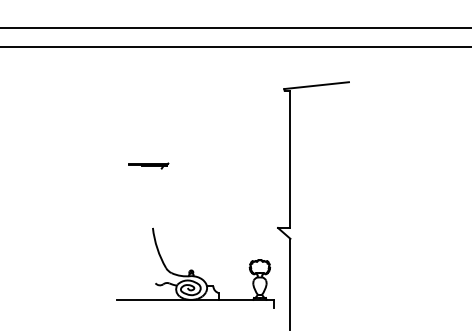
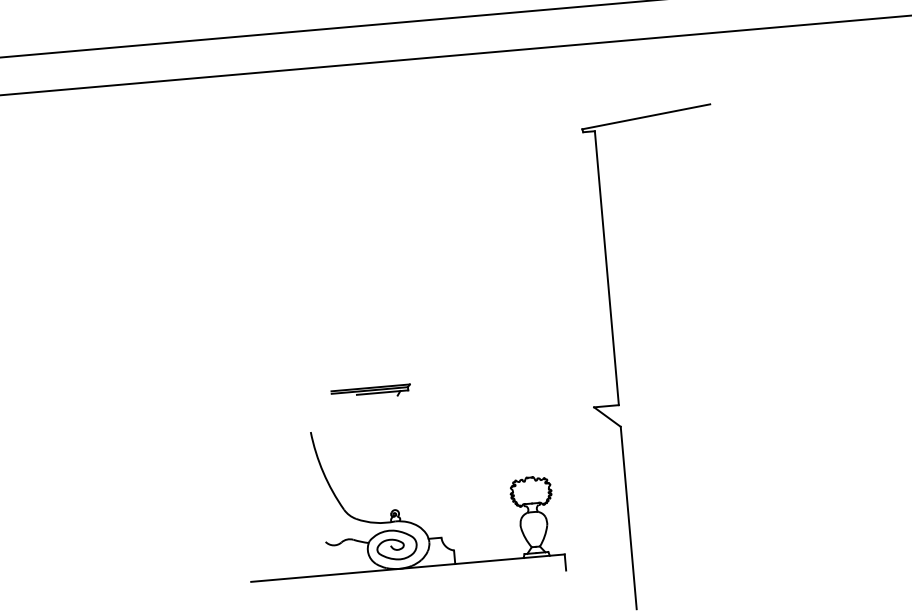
part: (148, 165) -> (370, 391), moved
part: (195, 268) -> (402, 505), moved

